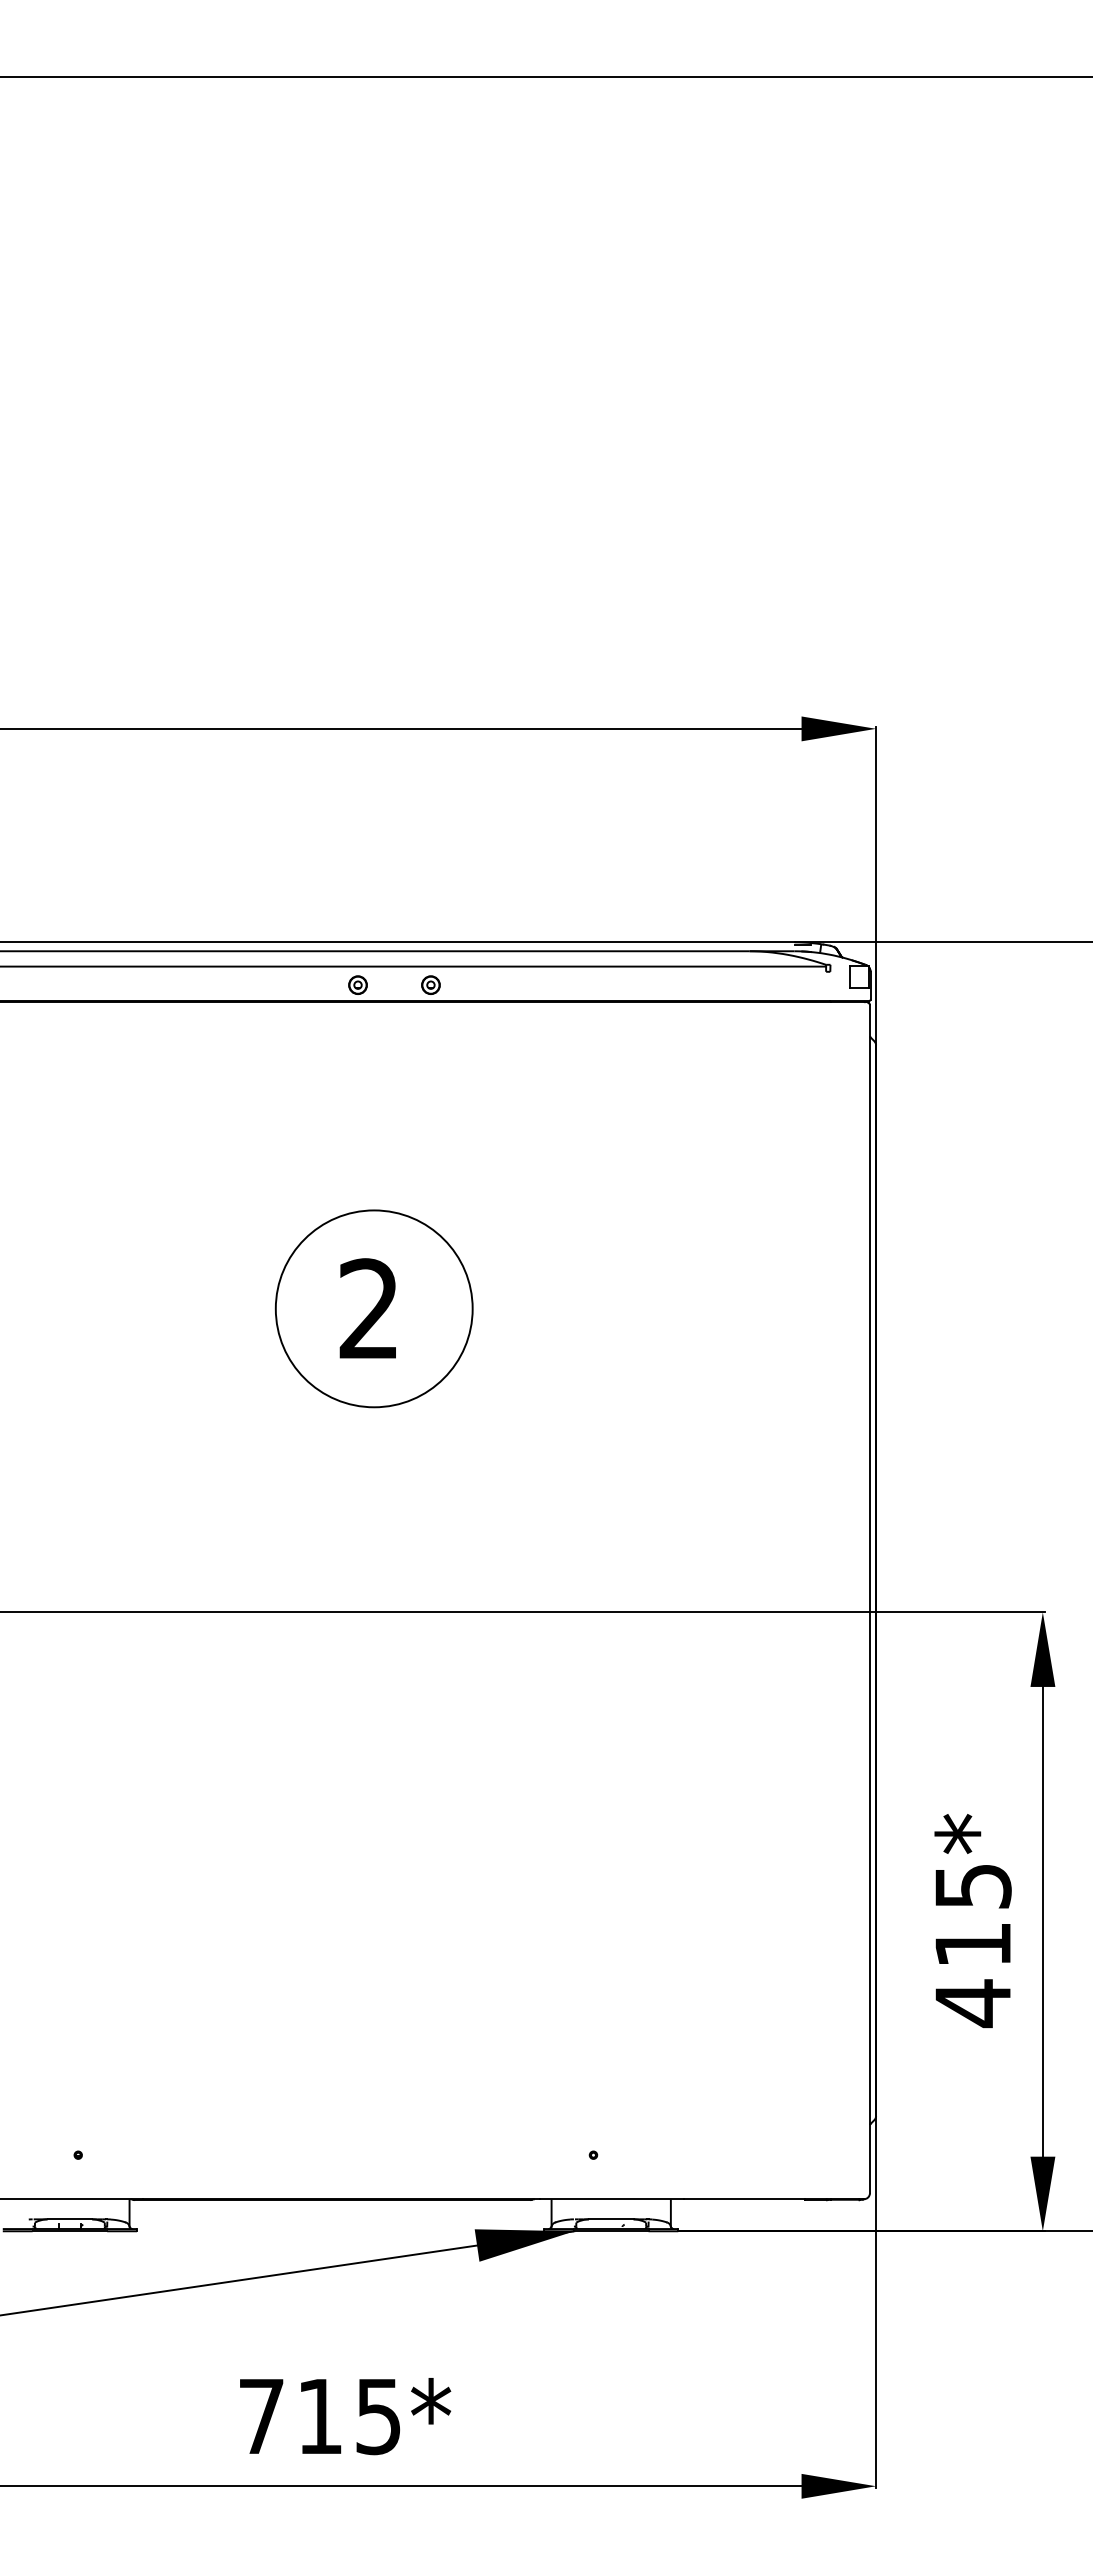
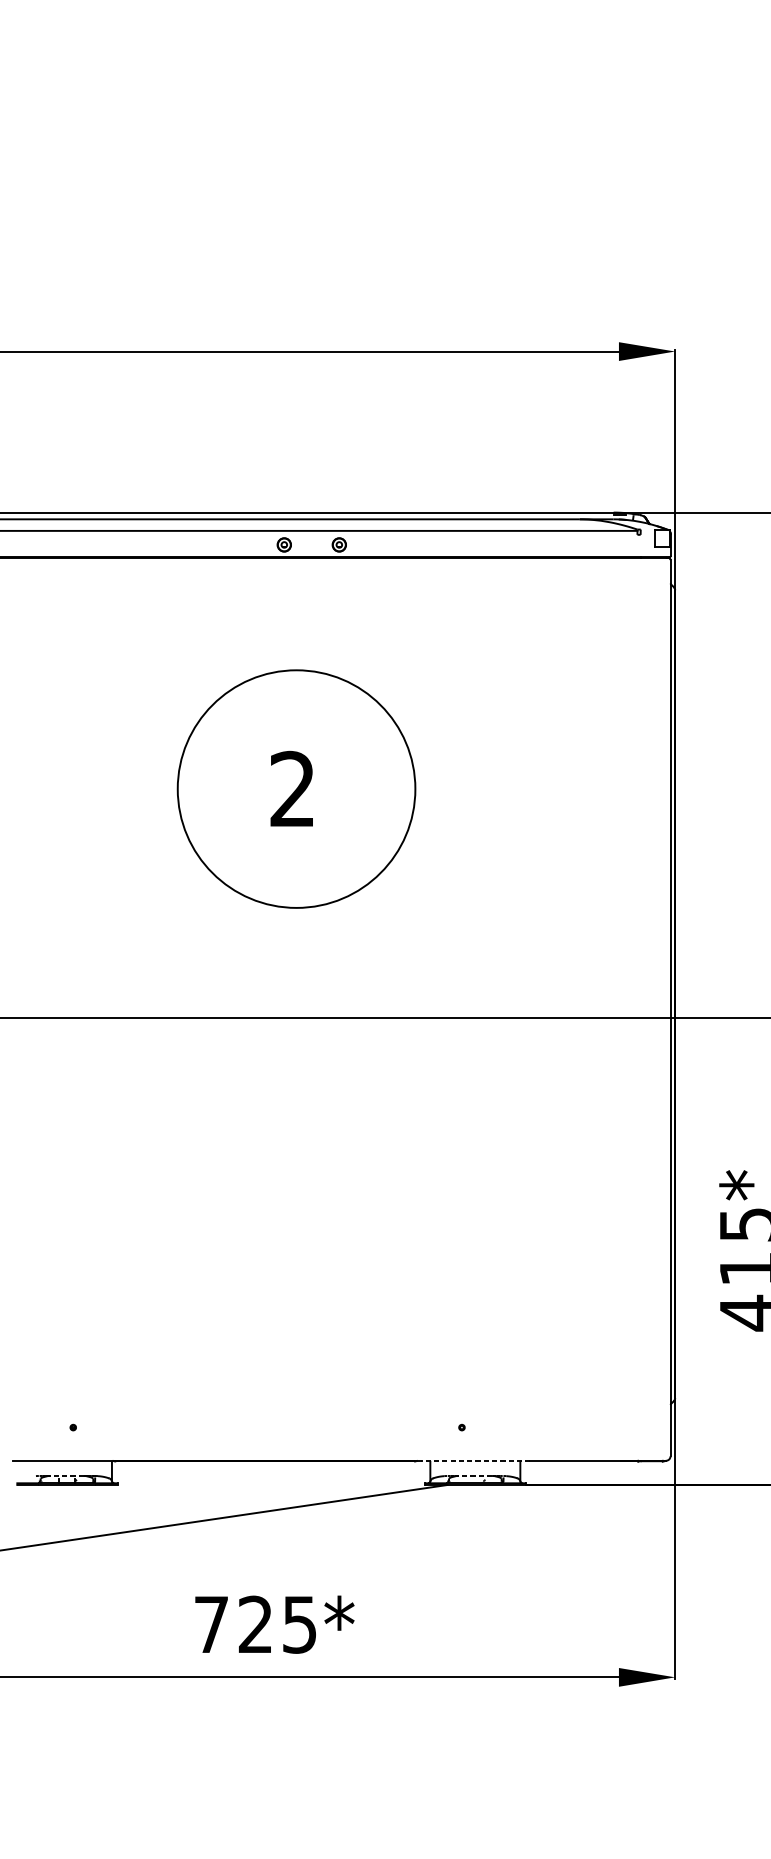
circle: (373, 1308) -> (296, 788), size x1.6
line: (611, 2199) -> (475, 1461), solid -> dashed
line: (69, 2219) -> (66, 1476), solid -> dashed
line: (610, 2219) -> (474, 1476), solid -> dashed
fill: (524, 2245) -> (409, 1495), removed
text: (319, 2415) -> (255, 1623), 715* -> 725*

